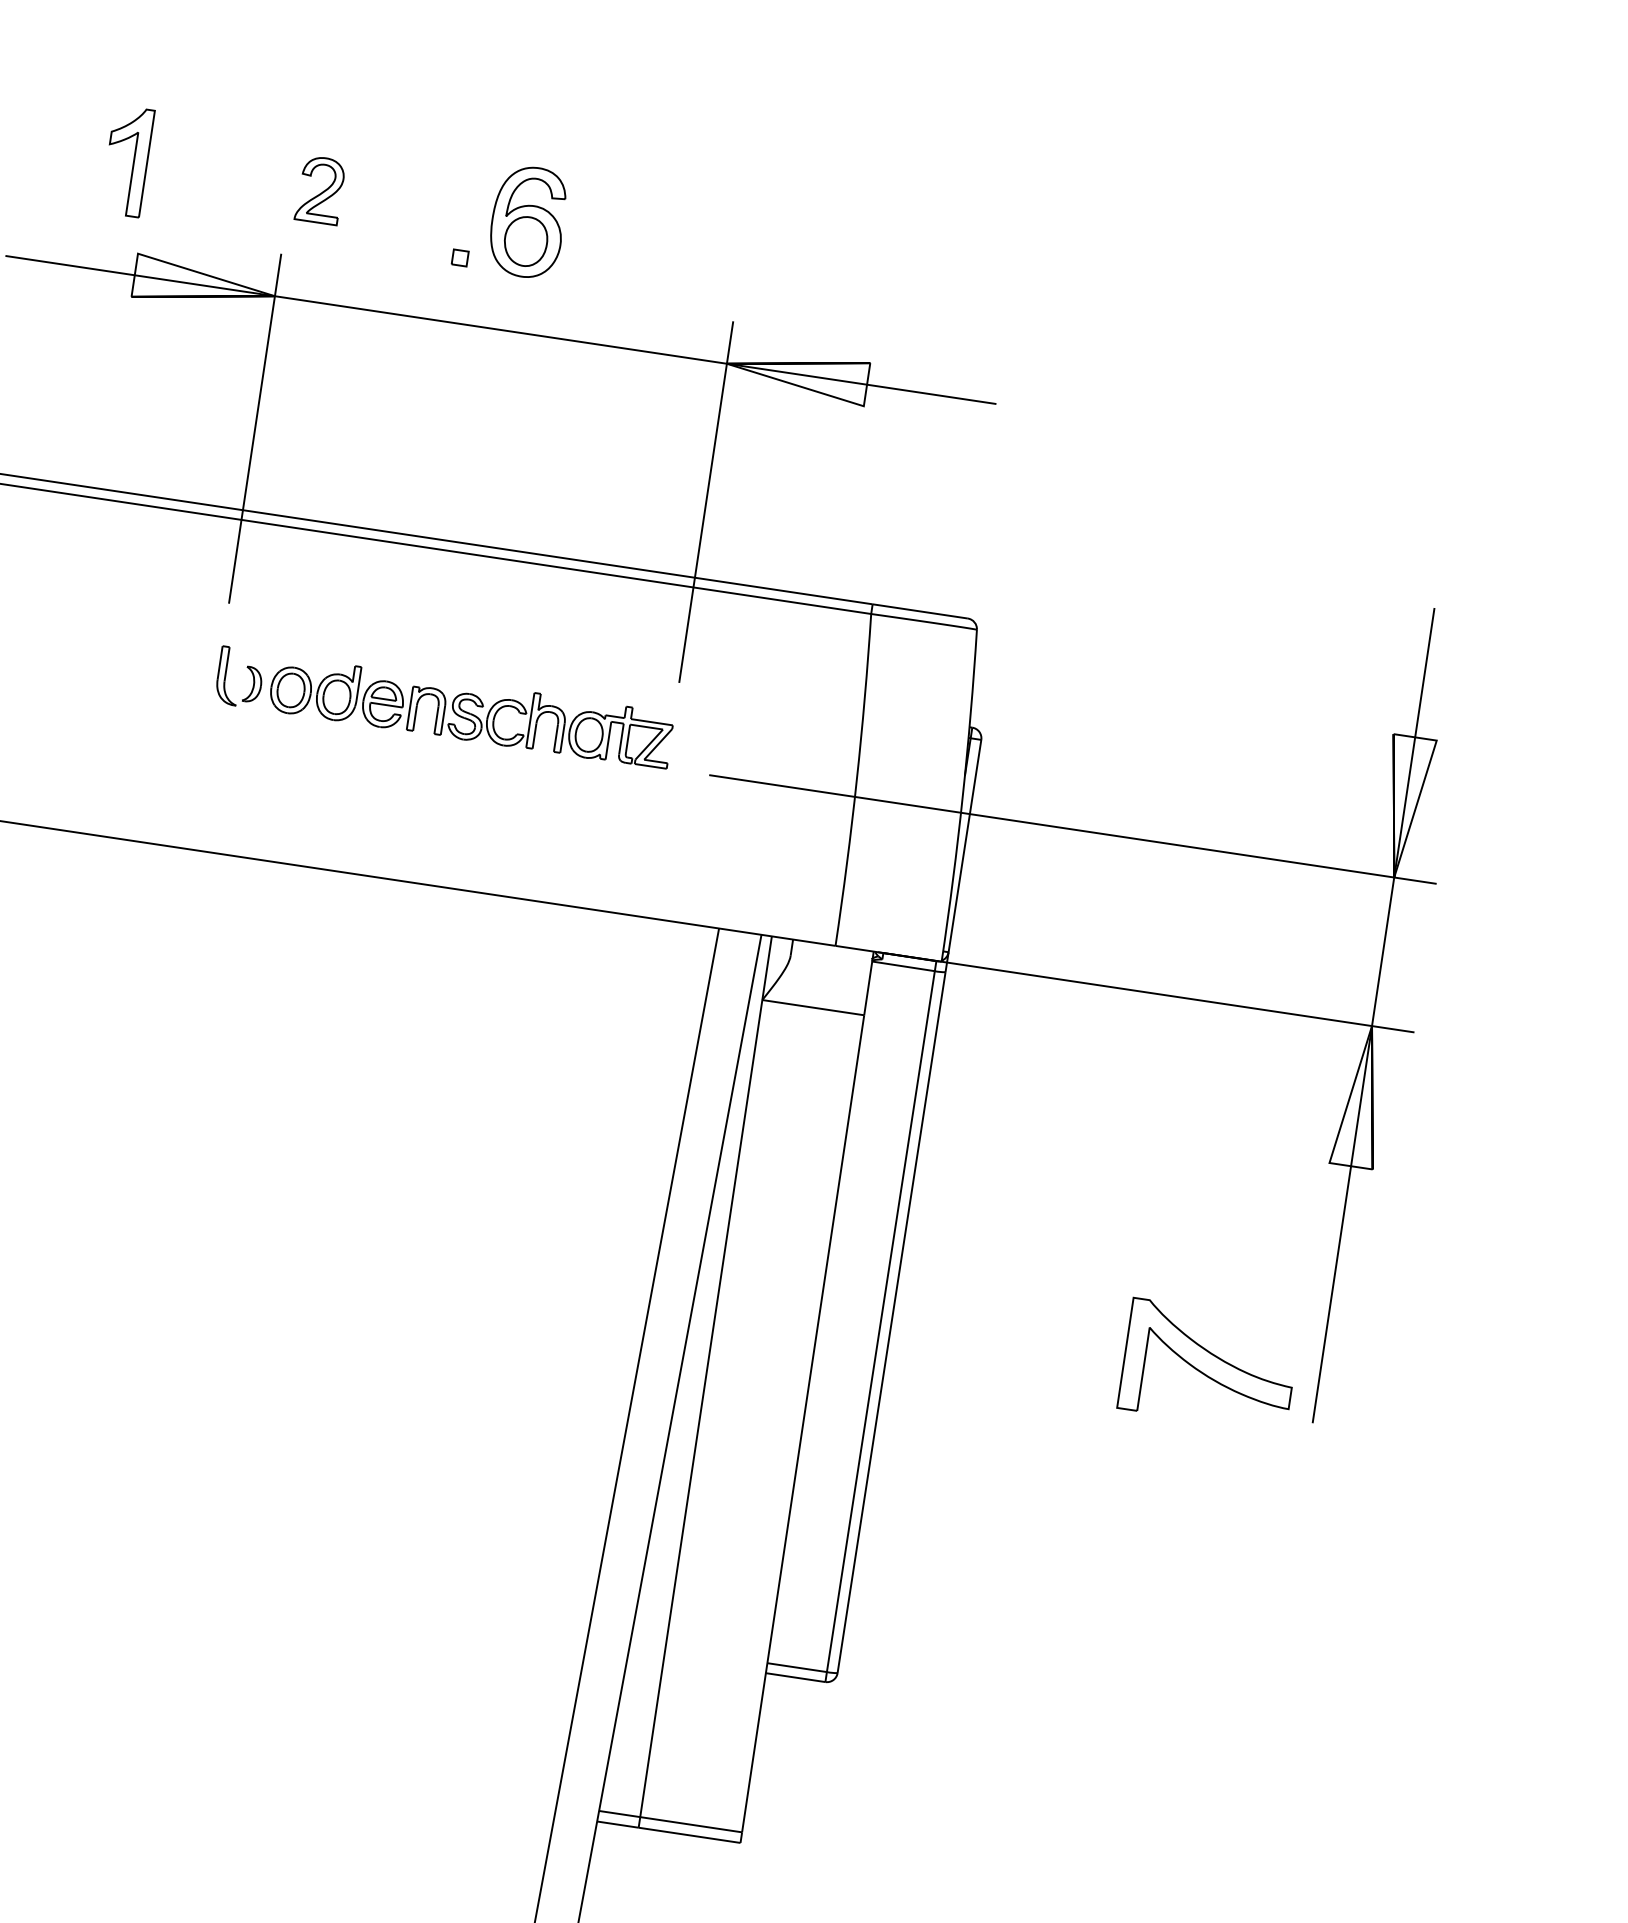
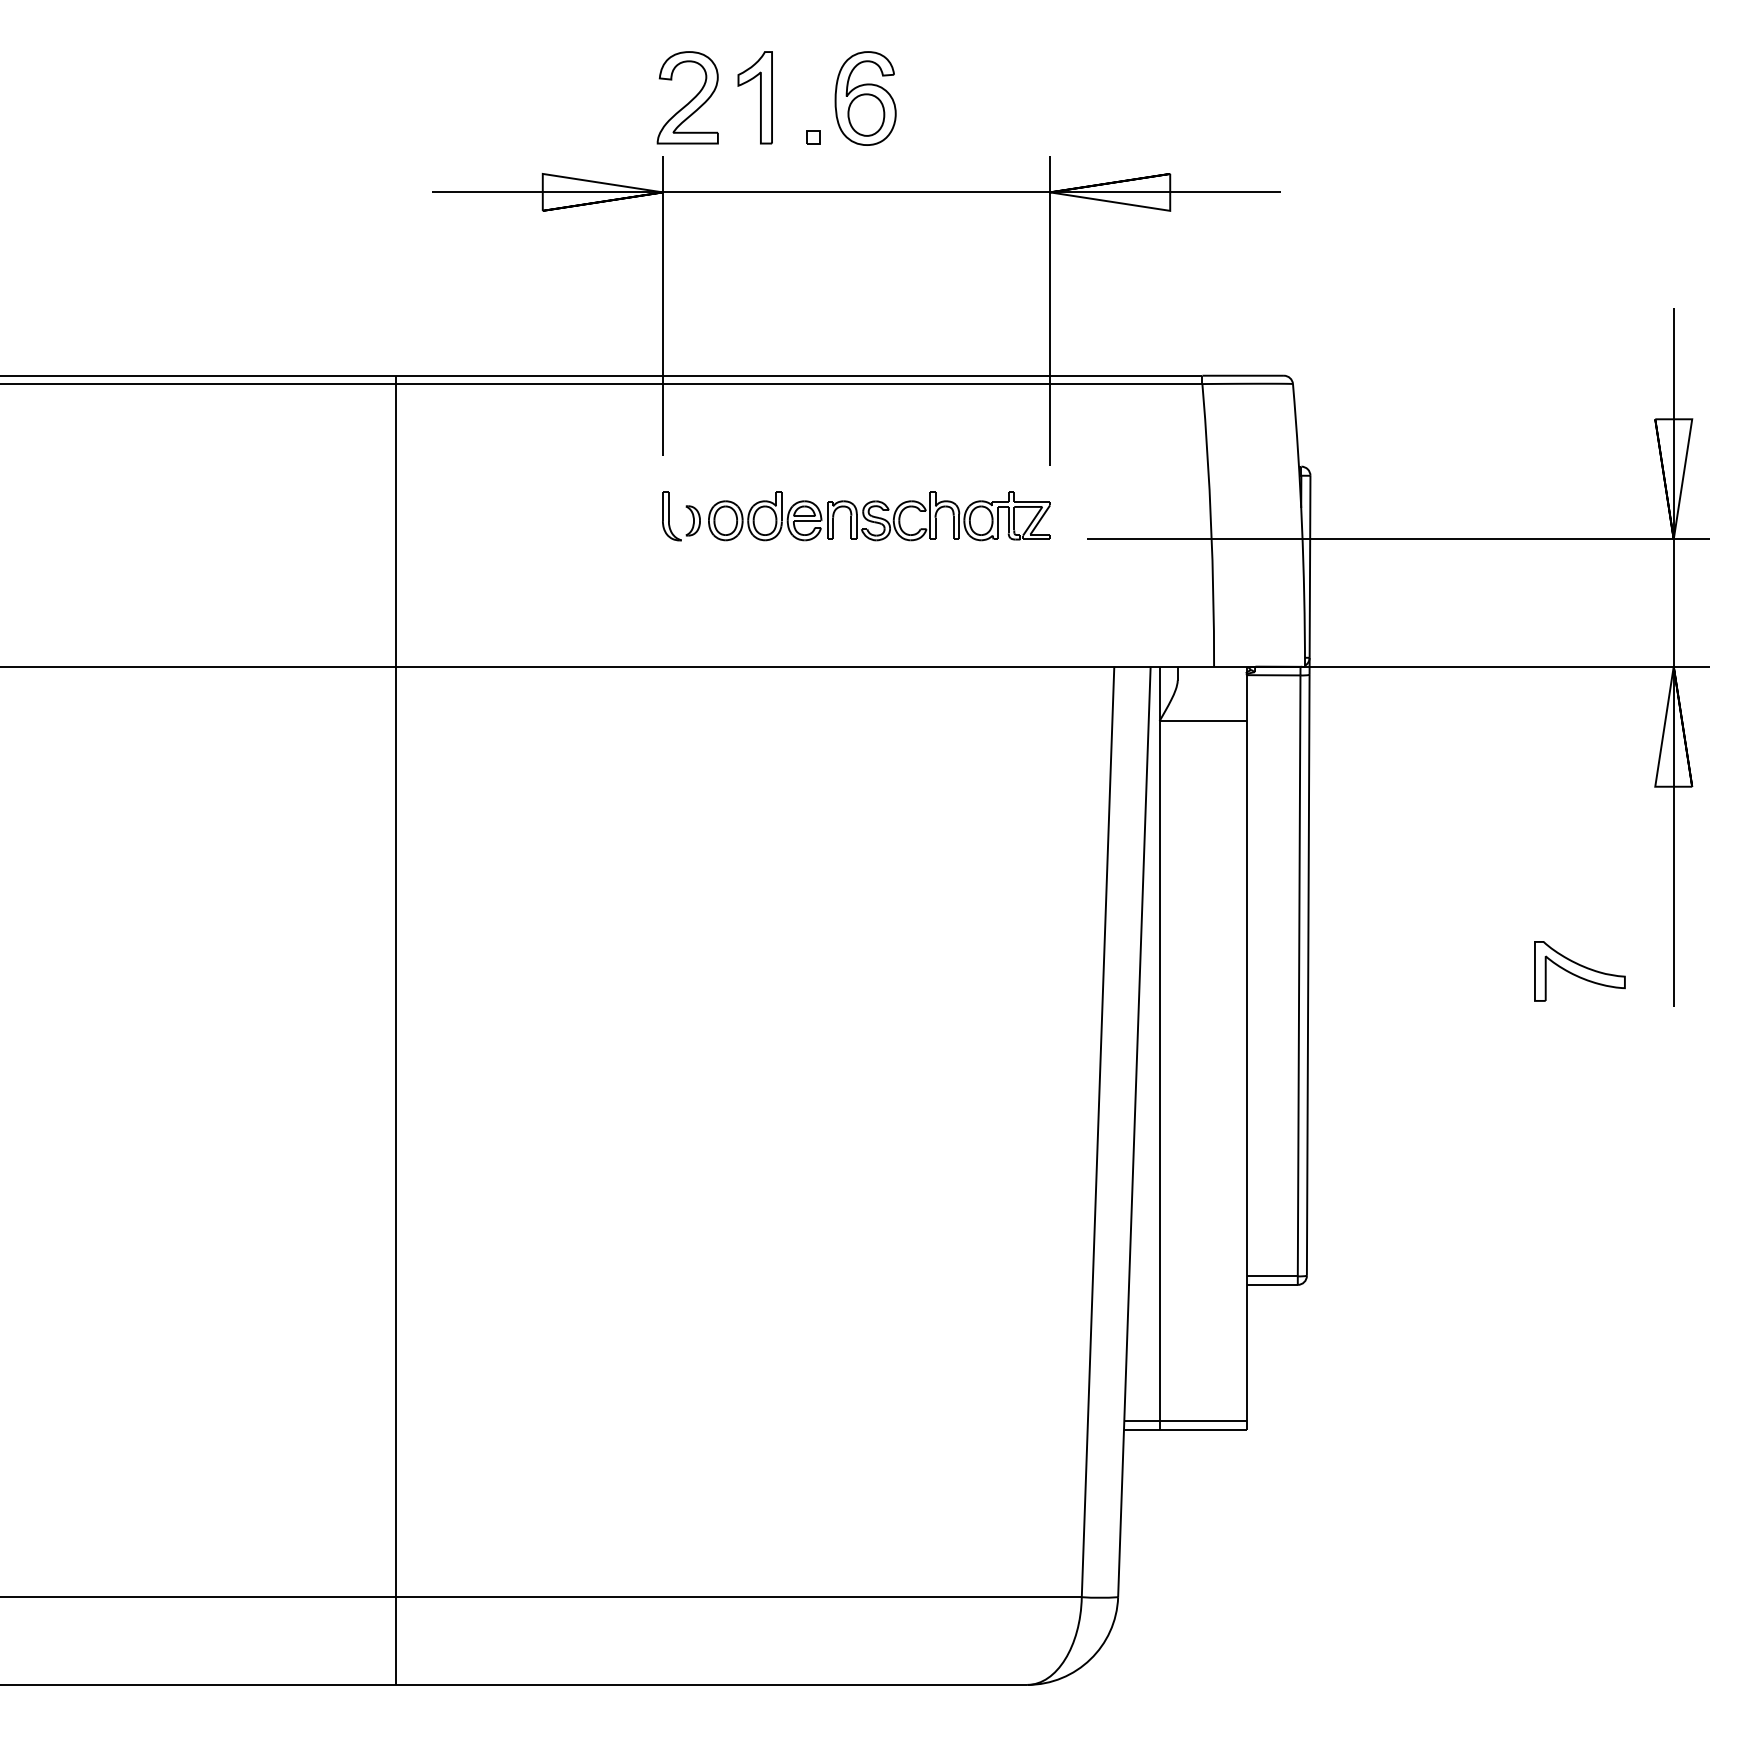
part: (126, 160) -> (754, 97), moved
part: (320, 189) -> (687, 97), size x1.67
part: (1208, 1365) -> (1579, 971), size x0.62

